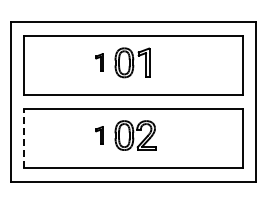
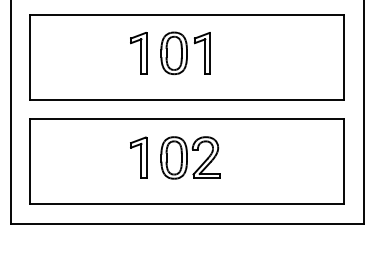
part: (99, 62) -> (138, 52), size x1.67
part: (99, 135) -> (138, 157), size x1.67
line: (24, 138) -> (30, 162), dashed -> solid

